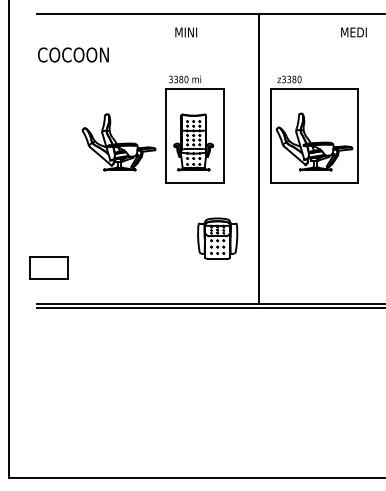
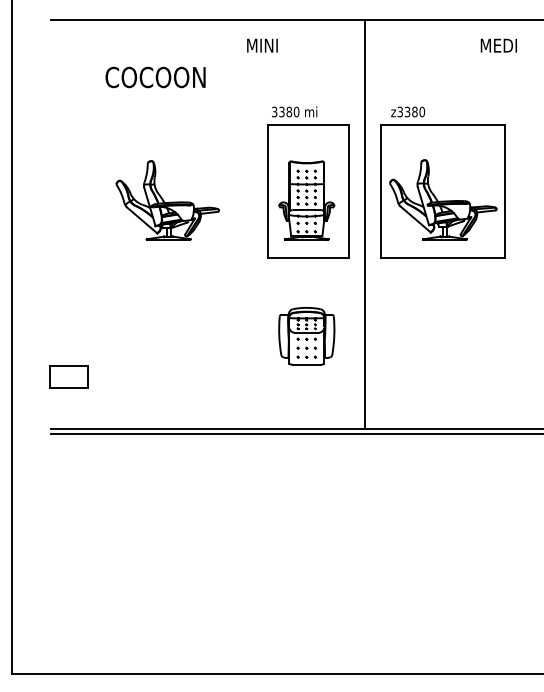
text: (73, 54) -> (155, 76), moved
part: (194, 129) -> (307, 182), moved
part: (48, 267) -> (68, 377), size x0.71

